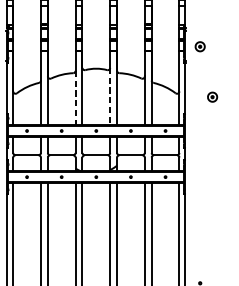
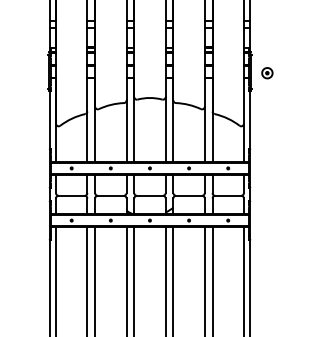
line: (110, 96) -> (165, 129), dashed -> solid
part: (212, 97) -> (281, 130), removed
line: (75, 98) -> (126, 131), dashed -> solid

